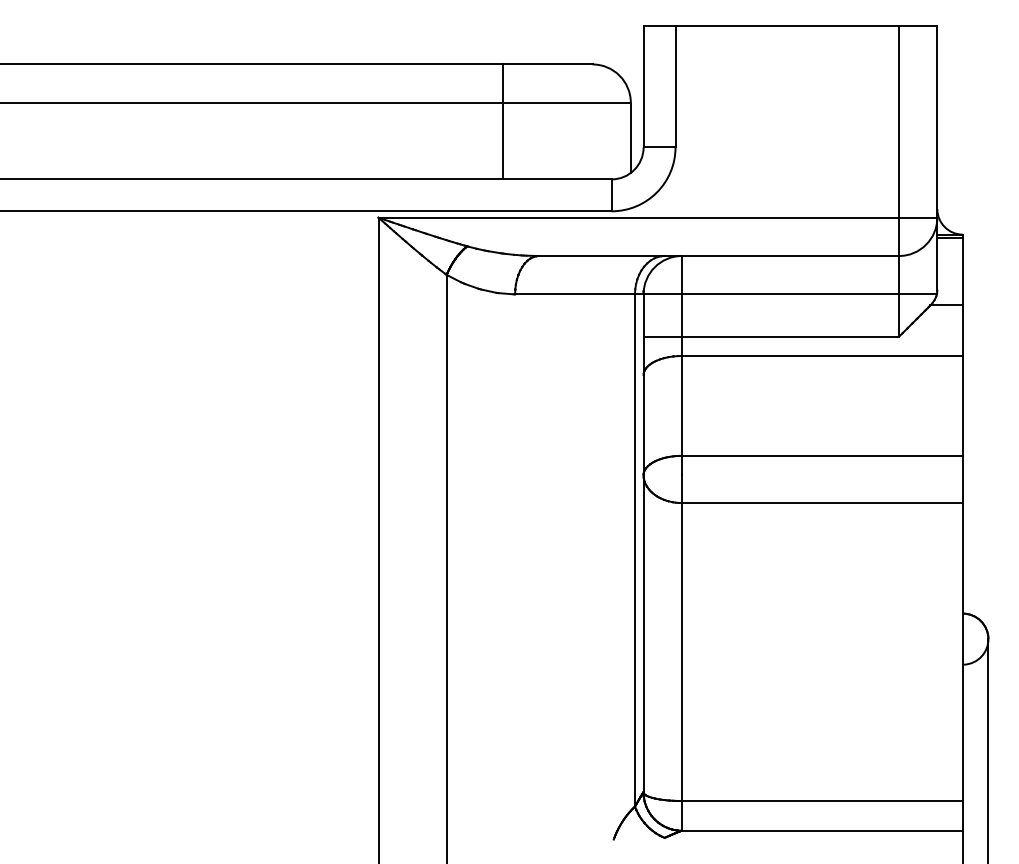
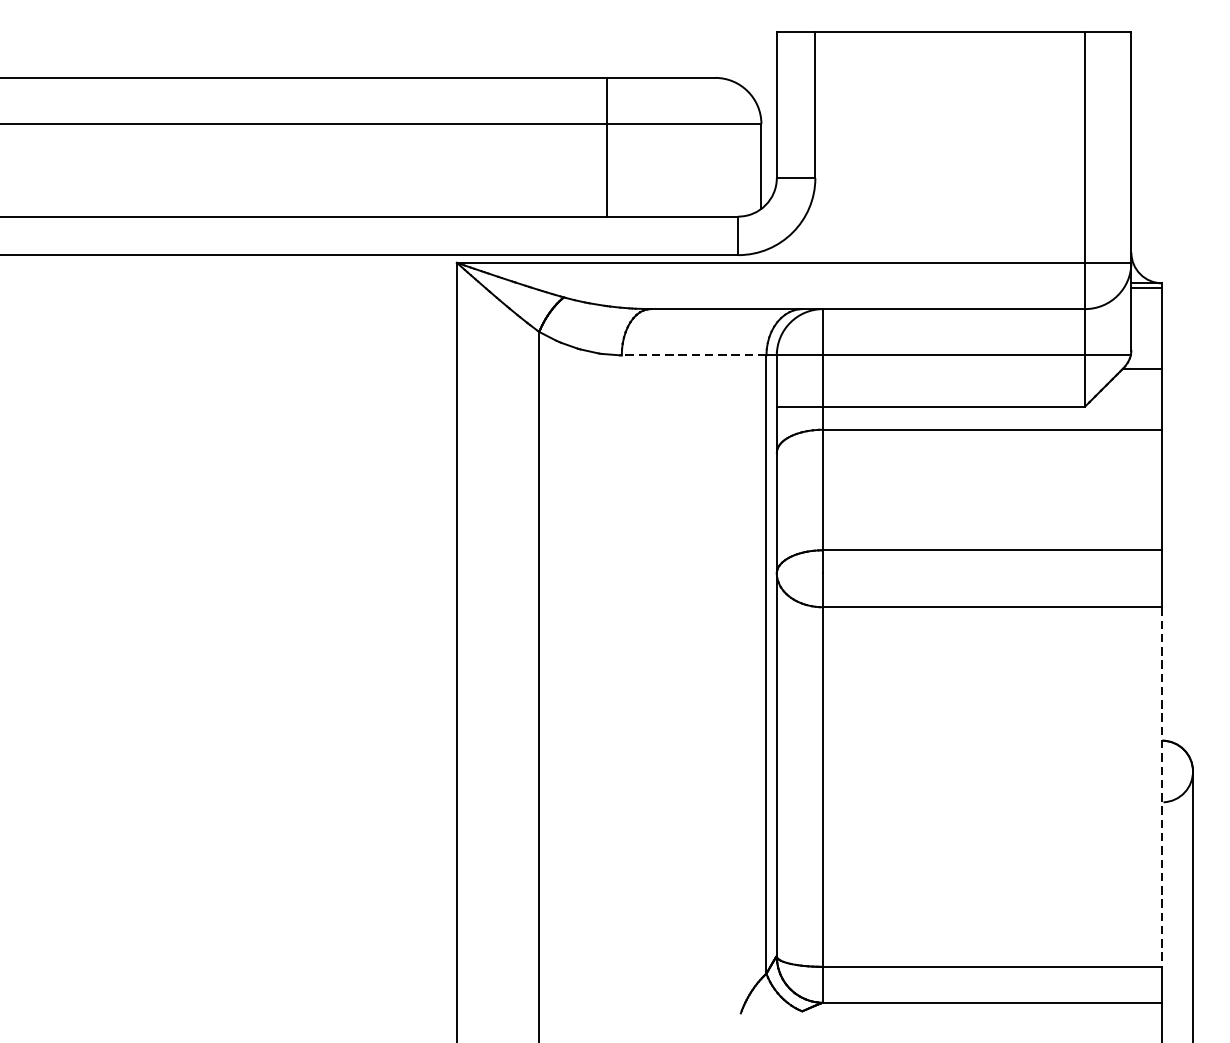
line: (575, 294) -> (694, 355), solid -> dashed
line: (962, 652) -> (1161, 787), solid -> dashed

